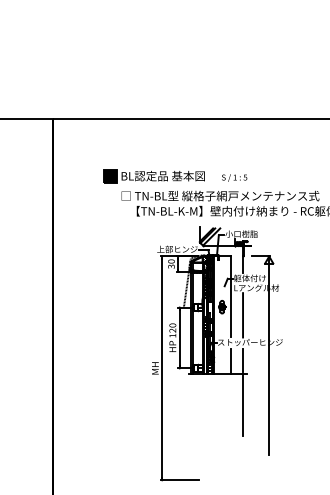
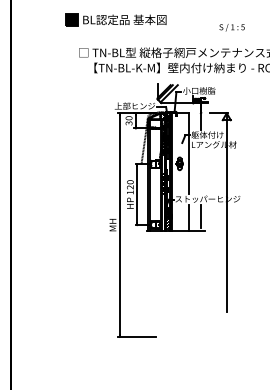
part: (153, 176) -> (115, 20), moved
text: (234, 177) -> (232, 27), moved
line: (243, 315) -> (201, 172), removed
line: (243, 405) -> (201, 262), removed

